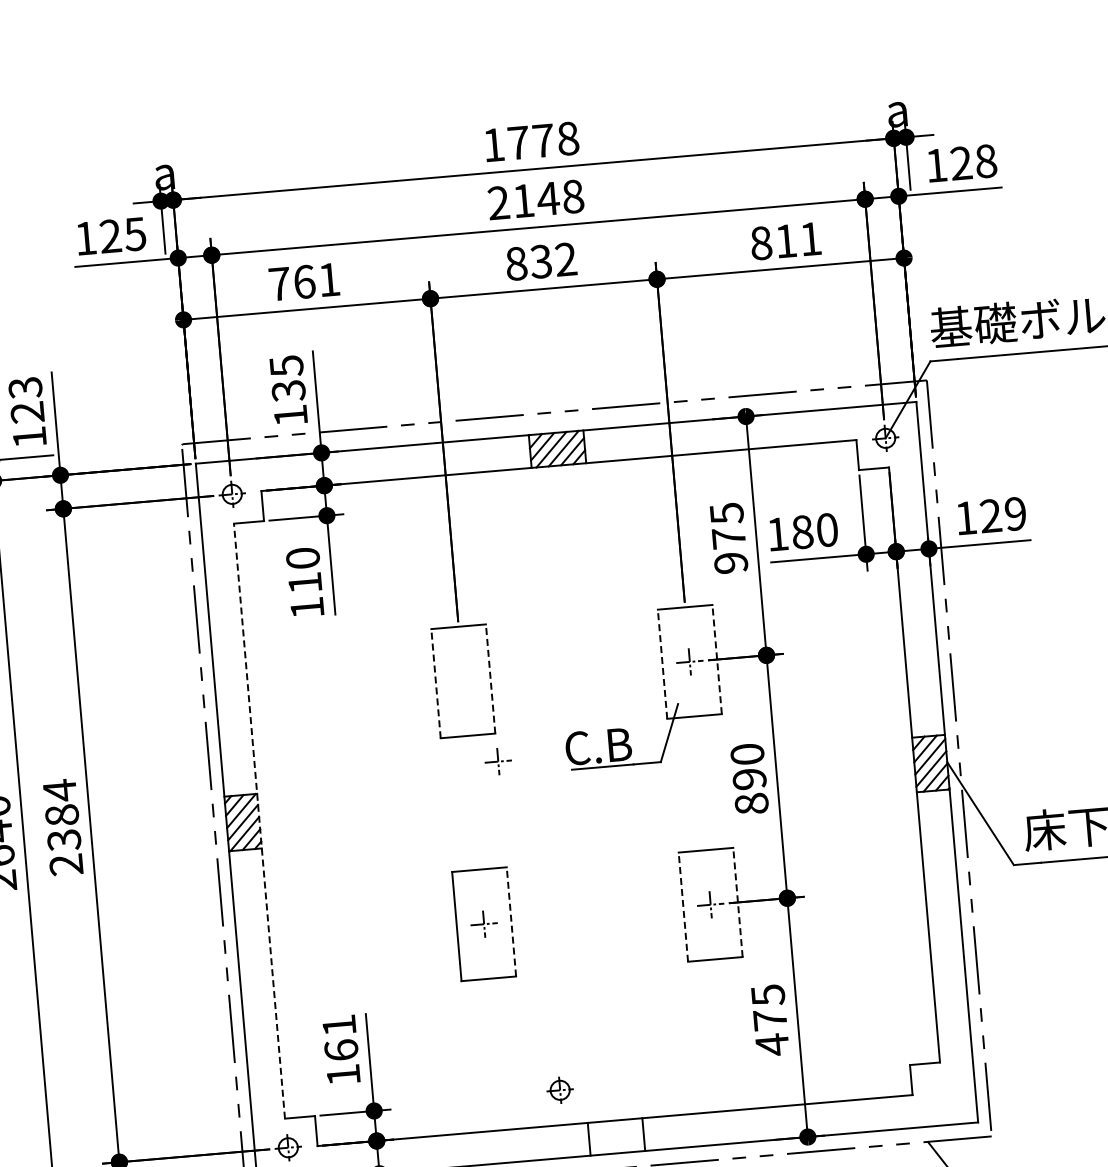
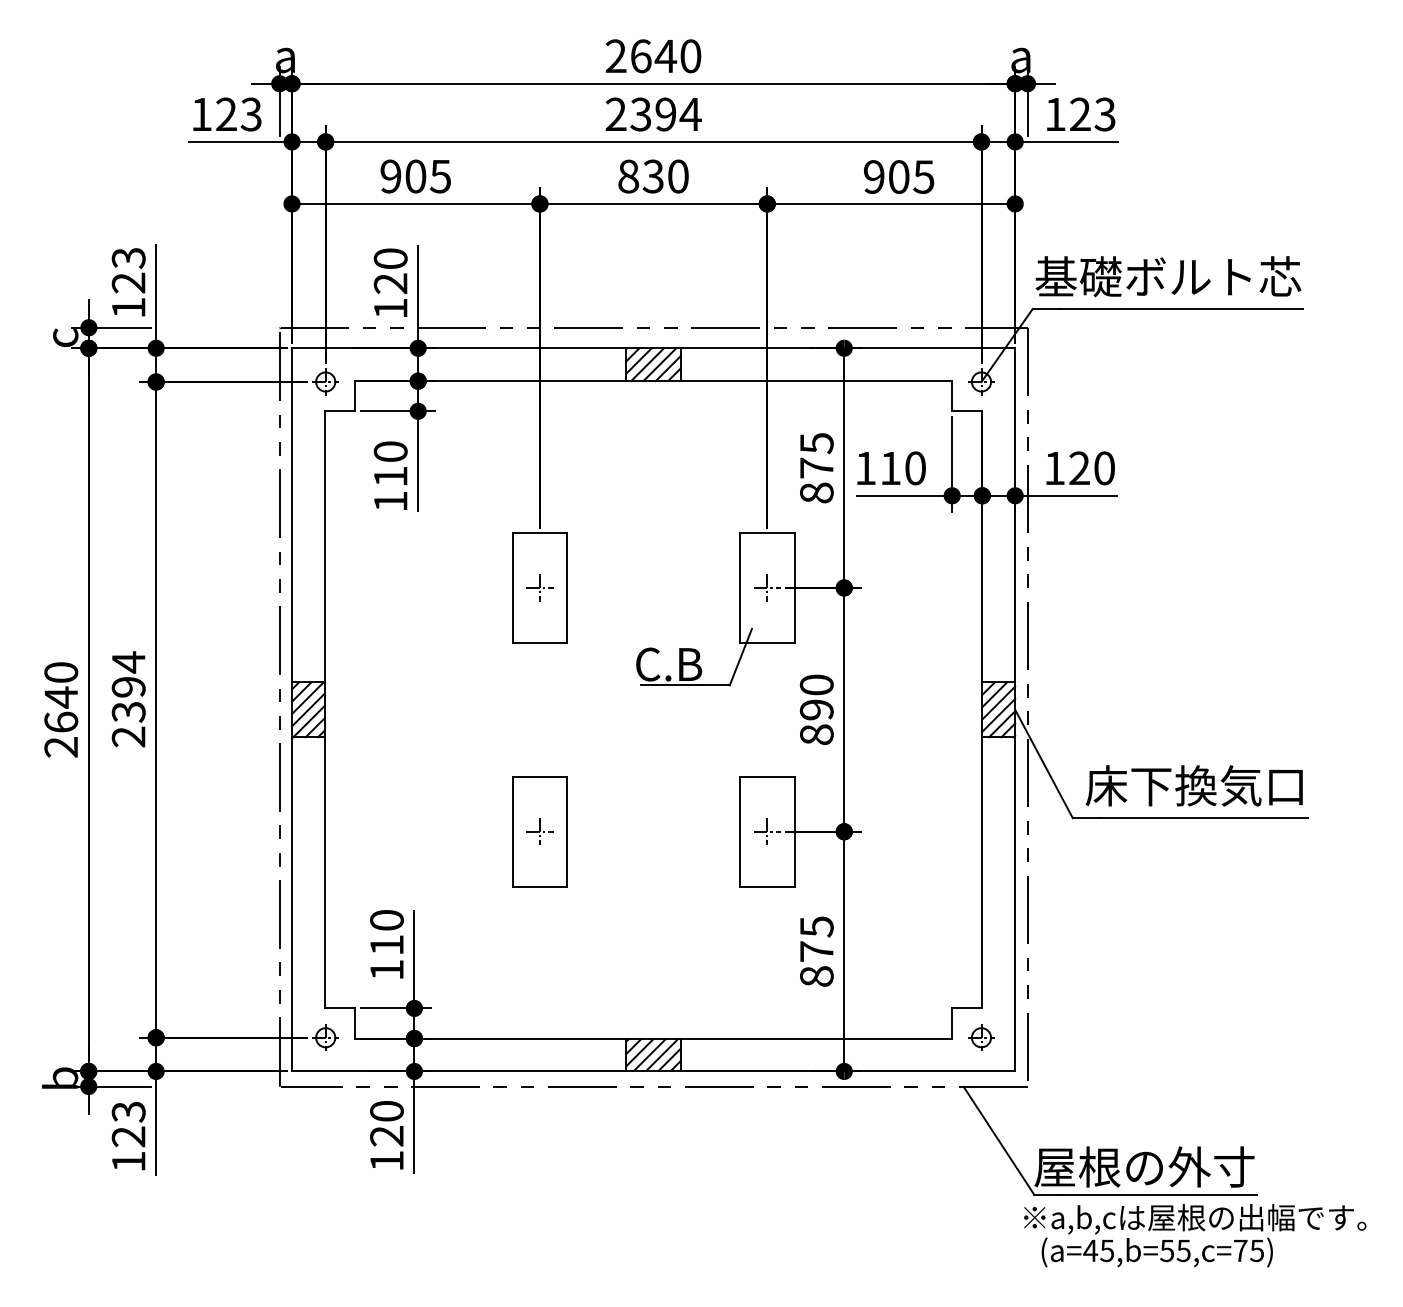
text: (531, 142) -> (653, 56), 1778 -> 2640
text: (985, 161) -> (1104, 114), 128 -> 123
text: (547, 198) -> (665, 114), 2148 -> 2394
text: (134, 233) -> (250, 113), 125 -> 123
text: (786, 240) -> (899, 176), 811 -> 905
text: (566, 259) -> (678, 176), 832 -> 830
text: (304, 281) -> (415, 176), 761 -> 905
text: (287, 378) -> (390, 271), 135 -> 120
text: (1015, 514) -> (1104, 468), 129 -> 120
text: (802, 532) -> (890, 468), 180 -> 110
text: (730, 562) -> (816, 492), 975 -> 875
line: (716, 659) -> (794, 587), dashed -> solid
line: (662, 663) -> (739, 587), dashed -> solid
line: (490, 678) -> (567, 587), dashed -> solid
line: (435, 683) -> (512, 587), dashed -> solid
part: (497, 761) -> (539, 587), moved
text: (61, 814) -> (128, 686), 2384 -> 2394
line: (259, 820) -> (324, 709), dashed -> solid
line: (737, 902) -> (794, 831), dashed -> solid
line: (682, 906) -> (739, 831), dashed -> solid
line: (511, 921) -> (567, 831), dashed -> solid
text: (339, 1037) -> (386, 932), 161 -> 110
text: (772, 1044) -> (816, 976), 475 -> 875
part: (560, 1090) -> (981, 1037), moved
hatch: (616, 1136) -> (653, 1054), added

